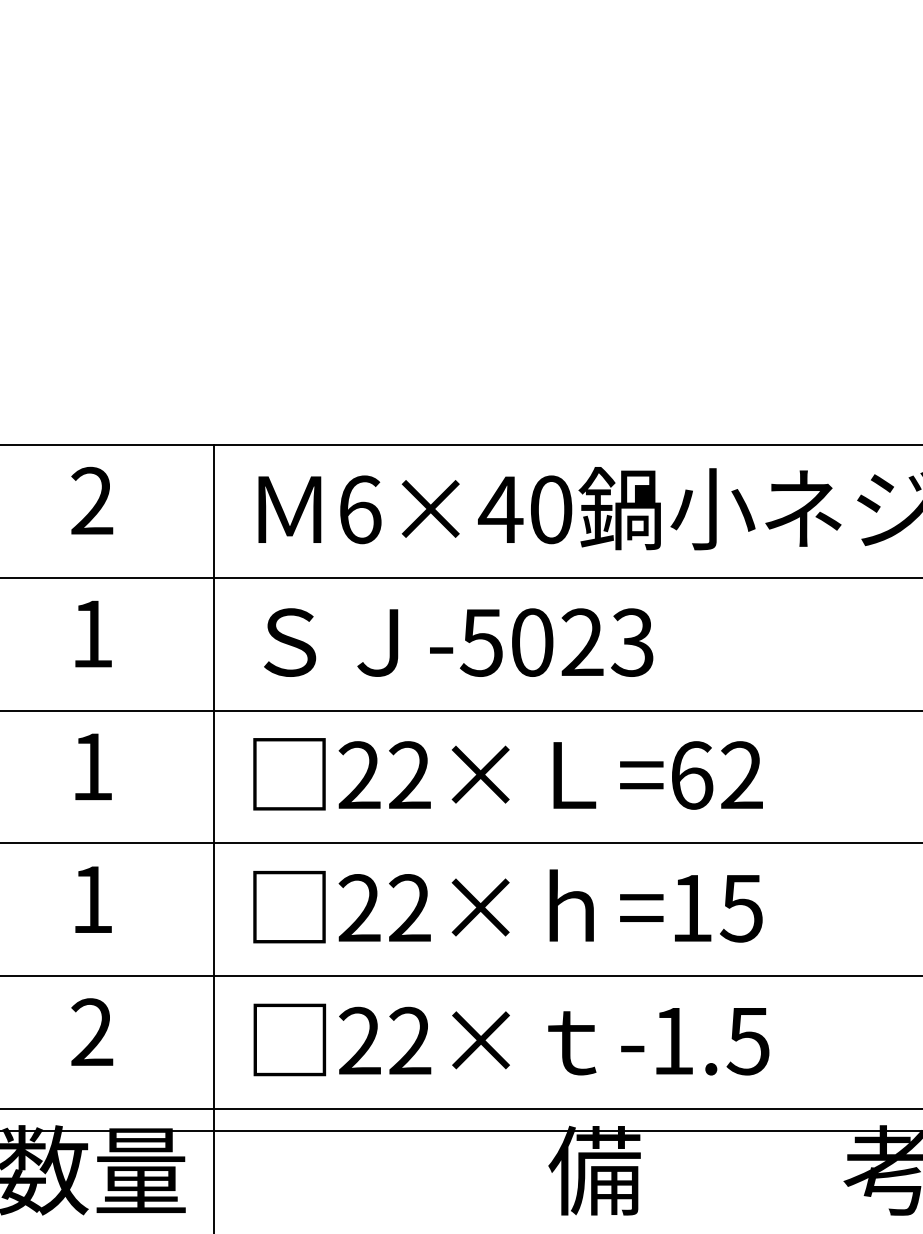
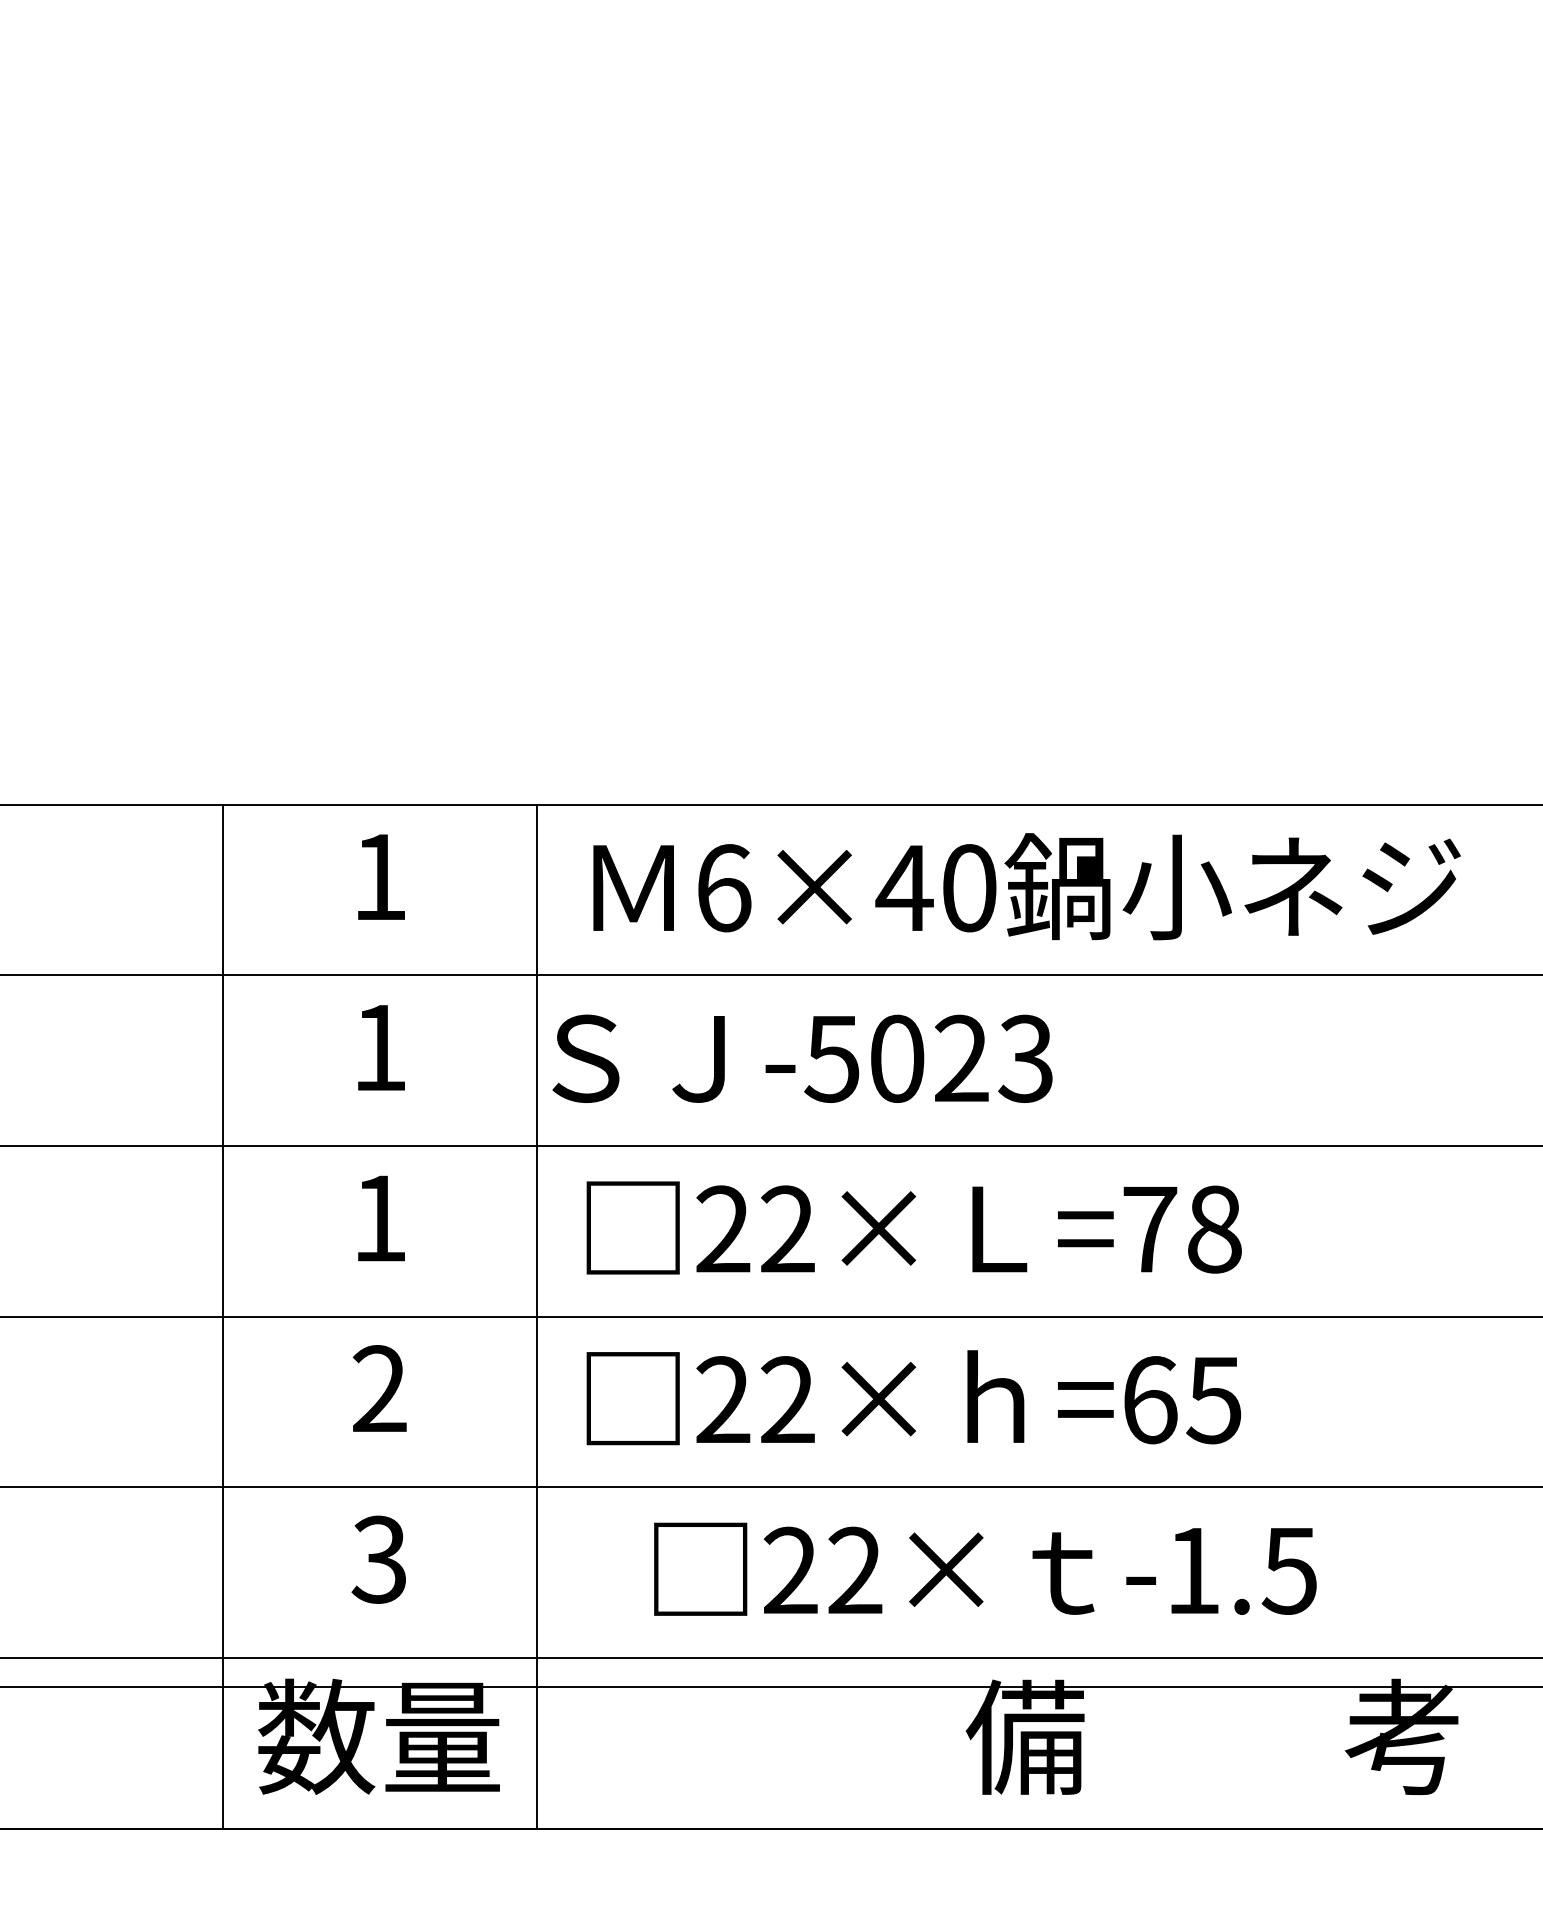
text: (92, 500) -> (379, 876), 2 -> 1
text: (458, 642) -> (802, 1058), moved
text: (717, 775) -> (1182, 1229), =62 -> =78
text: (92, 899) -> (379, 1388), 1 -> 2
text: (692, 908) -> (1150, 1400), =15 -> =65
text: (91, 1032) -> (378, 1559), 2 -> 3
text: (511, 1039) -> (985, 1568), moved

